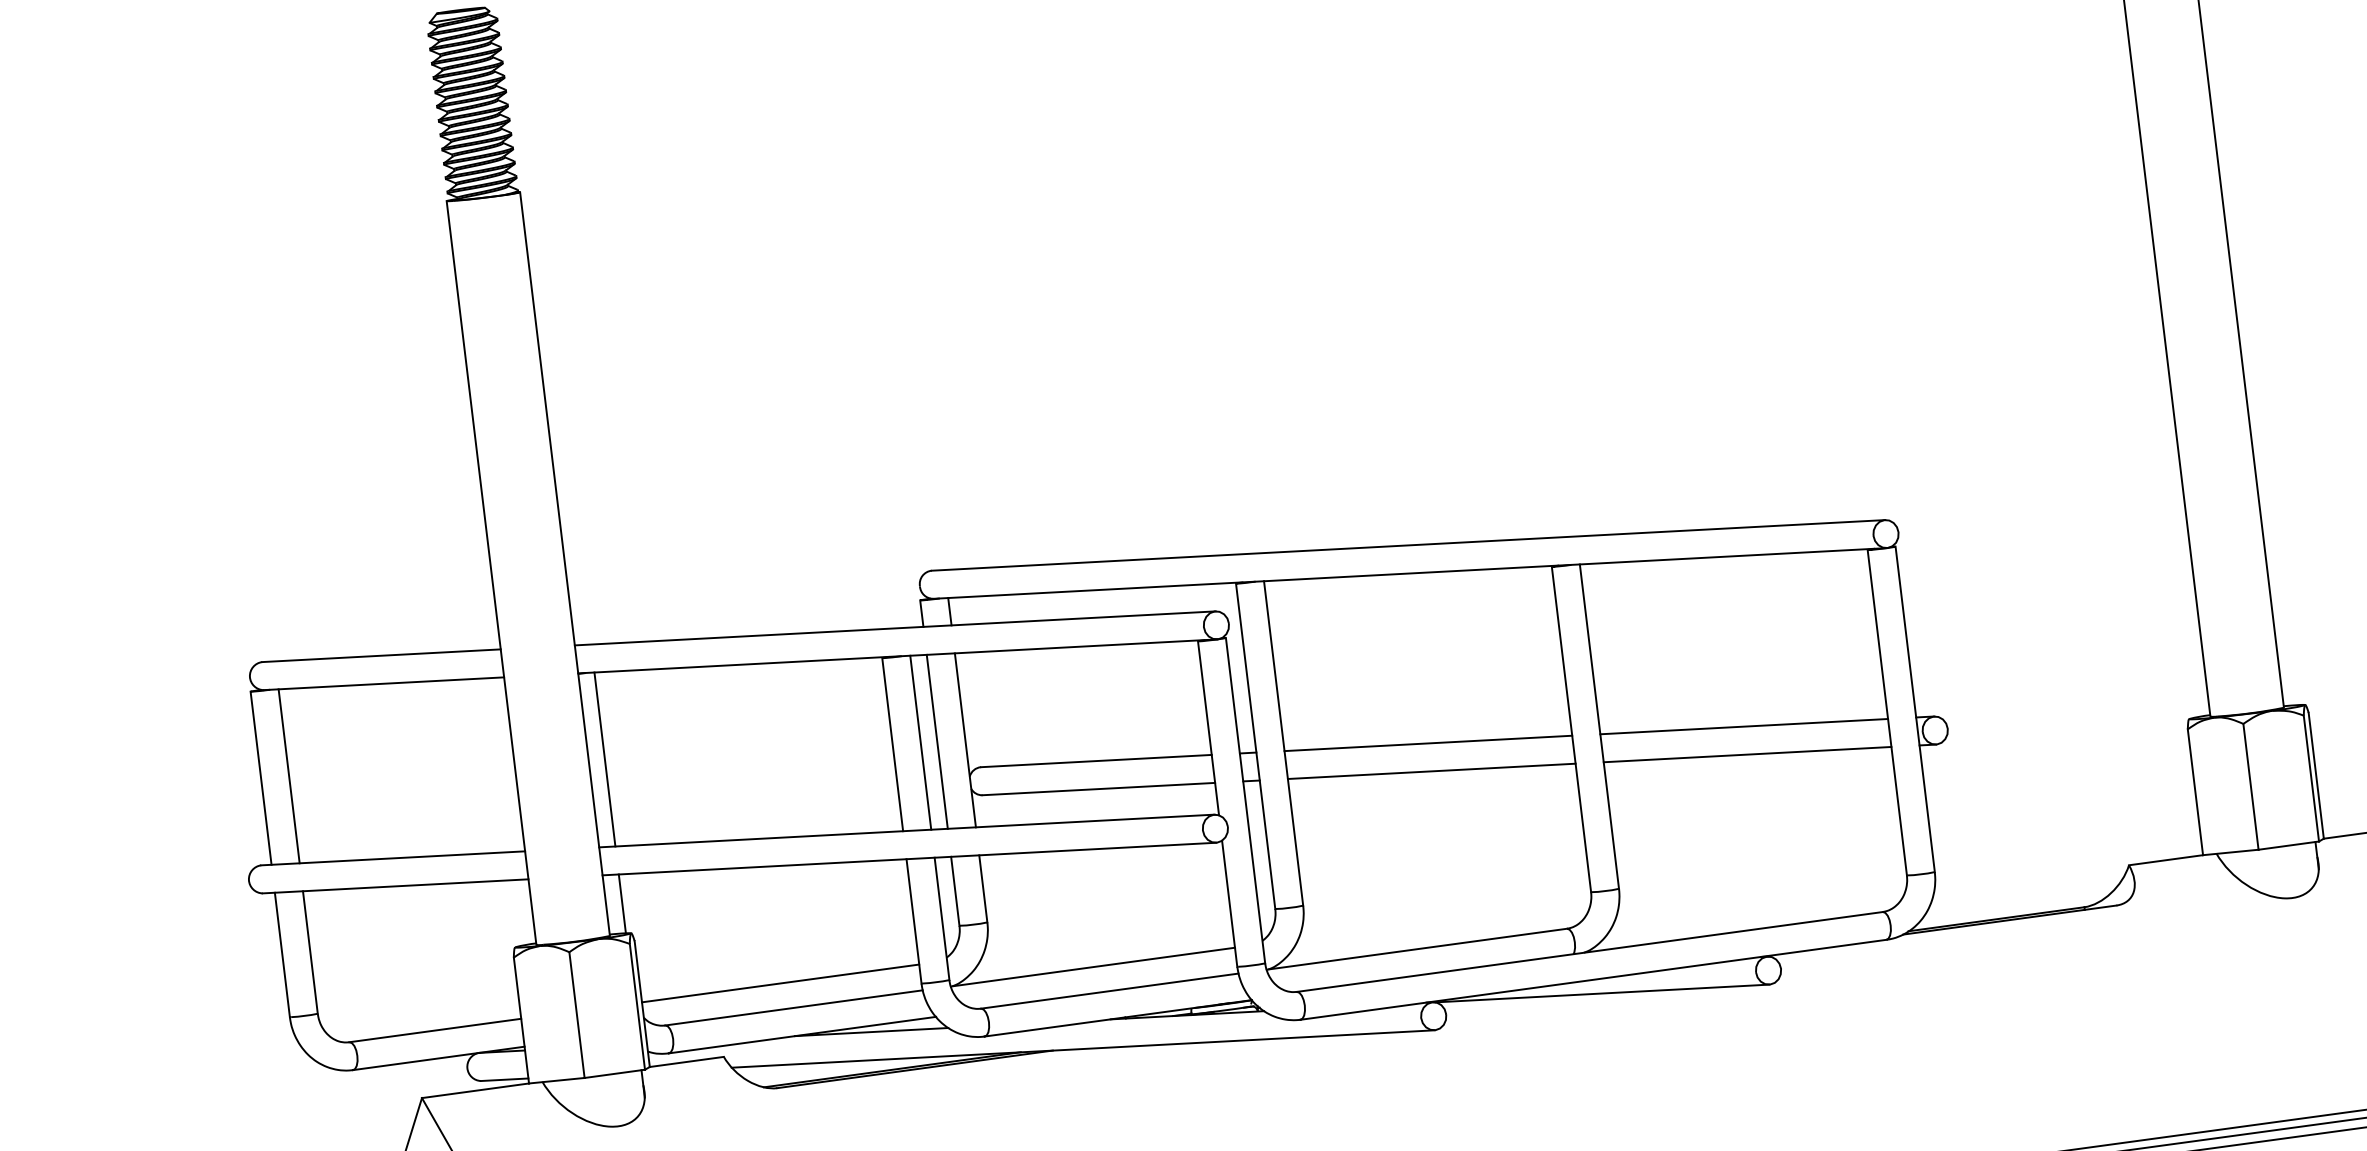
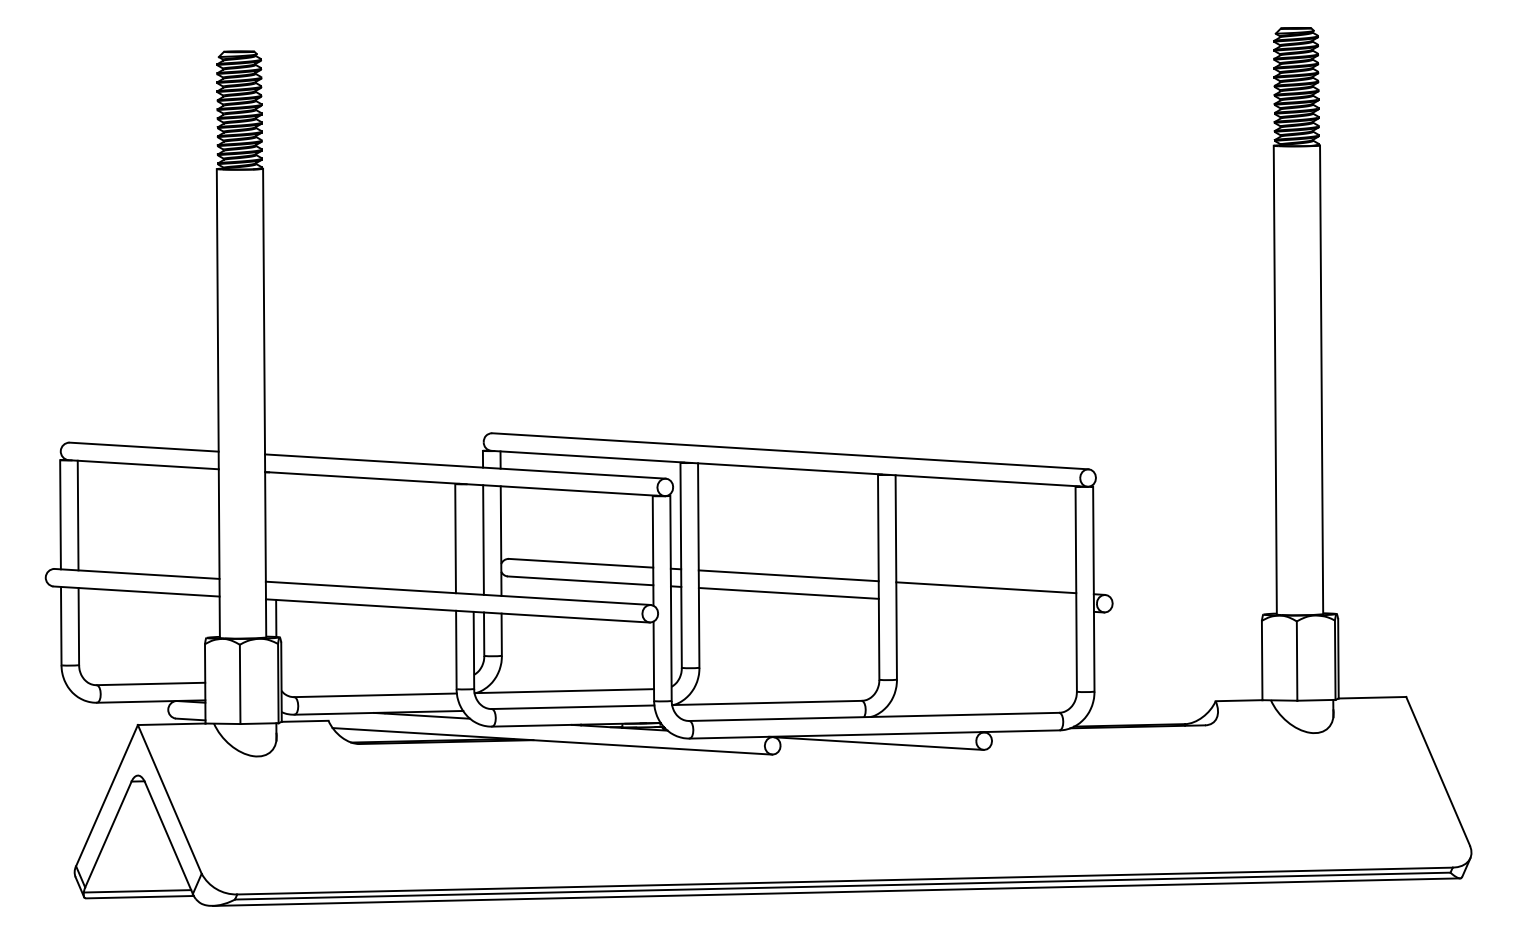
line: (919, 742) -> (472, 539), removed
line: (1747, 753) -> (986, 604), removed
line: (604, 759) -> (275, 527), removed
line: (779, 984) -> (368, 679), removed

